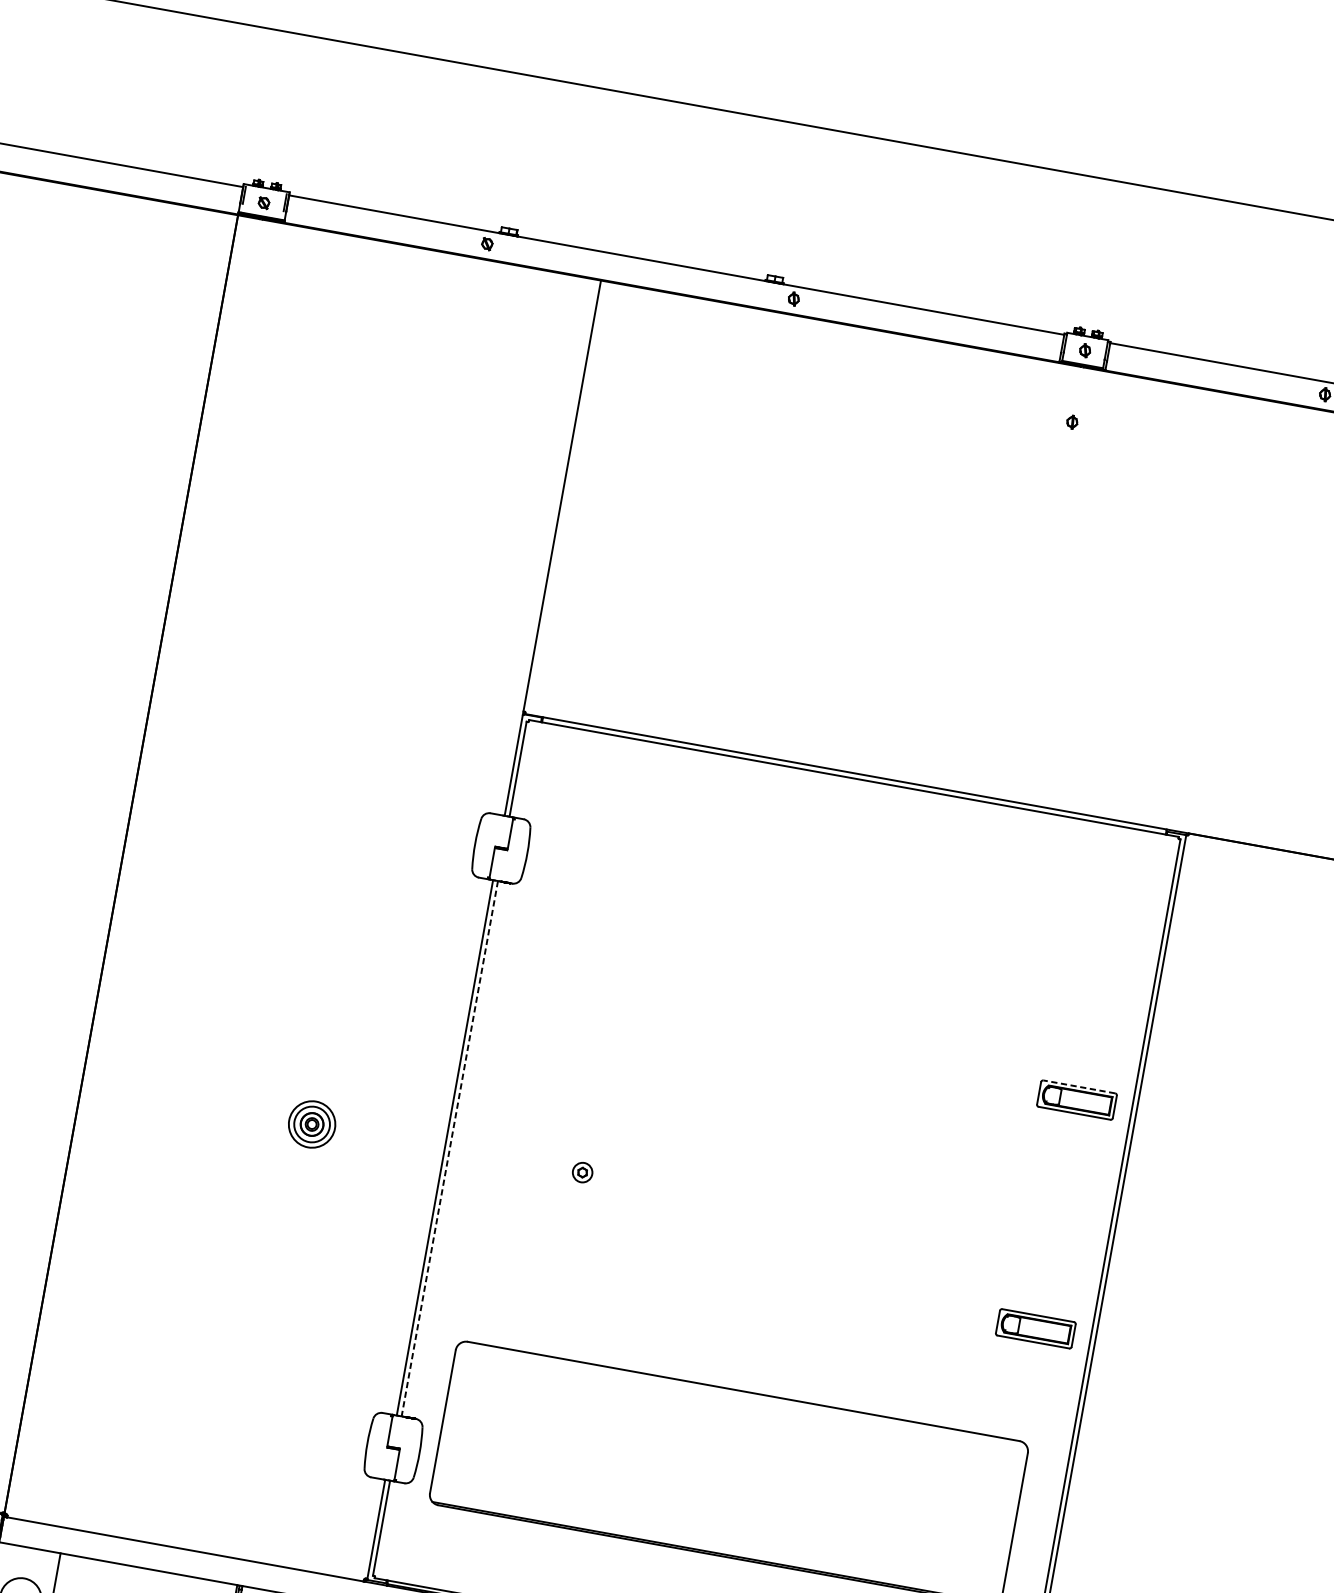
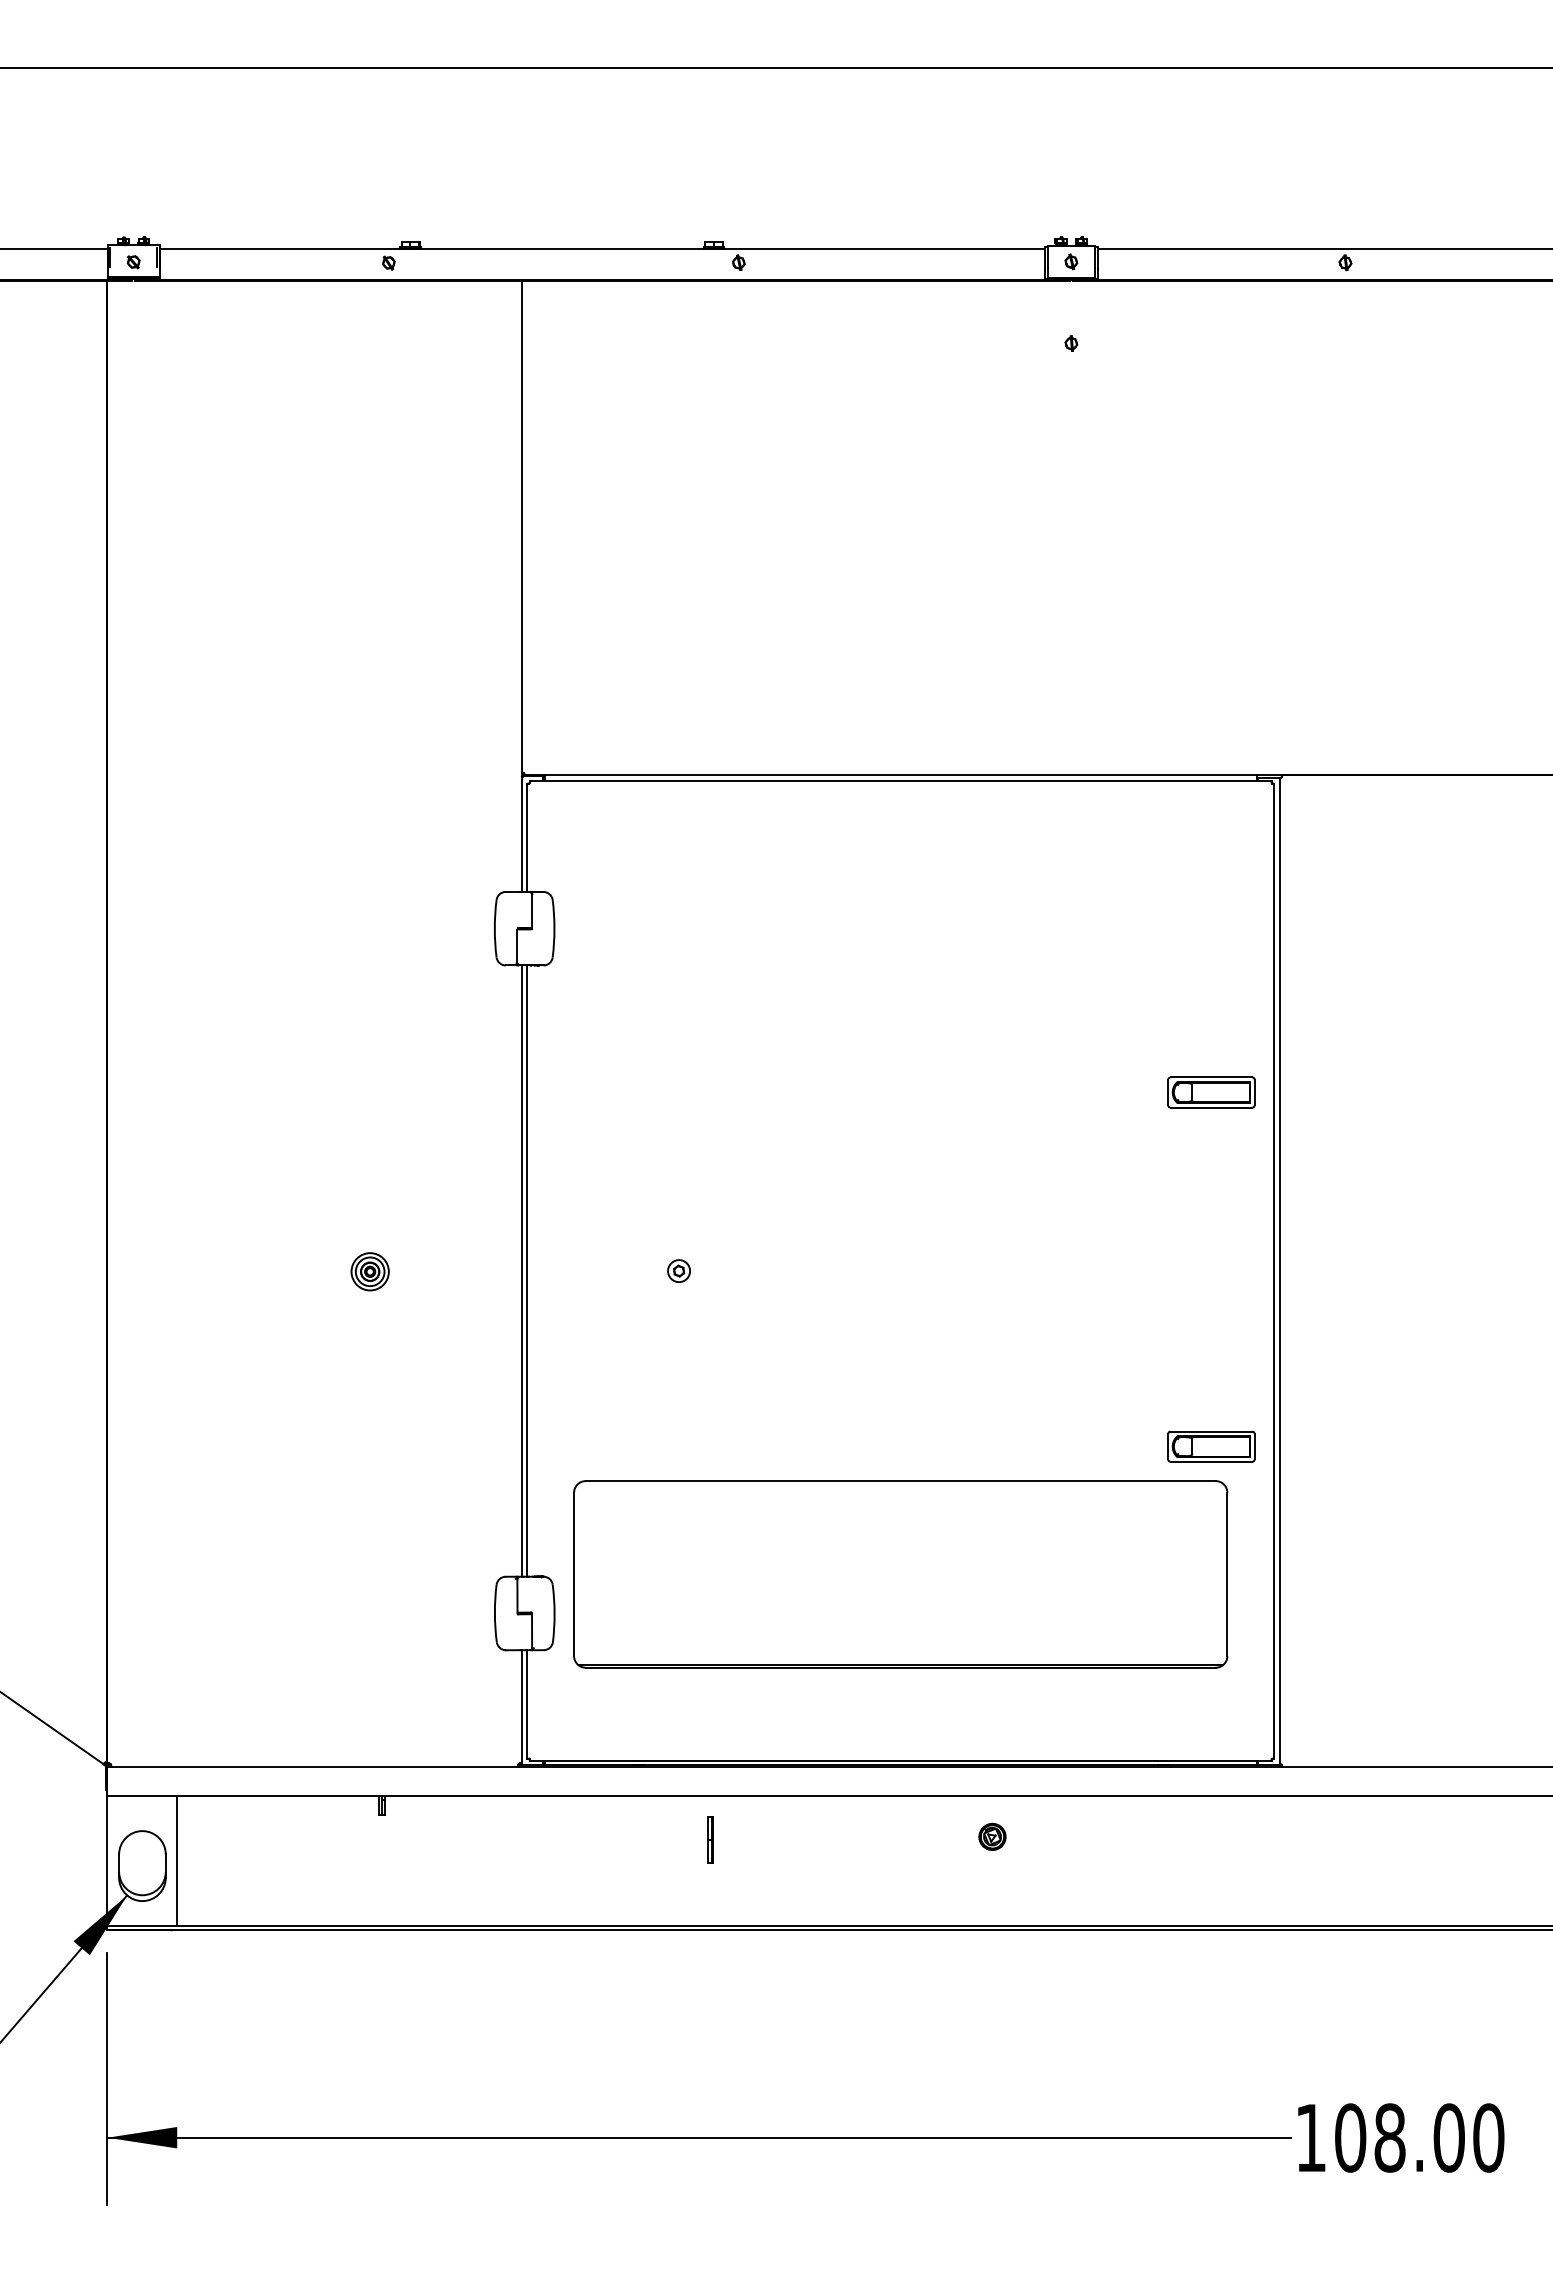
line: (1079, 1086) -> (1211, 1077), dashed -> solid
part: (311, 1124) -> (369, 1271), size x0.71
line: (449, 1149) -> (527, 1271), dashed -> solid
part: (1035, 1328) -> (1211, 1446), moved

